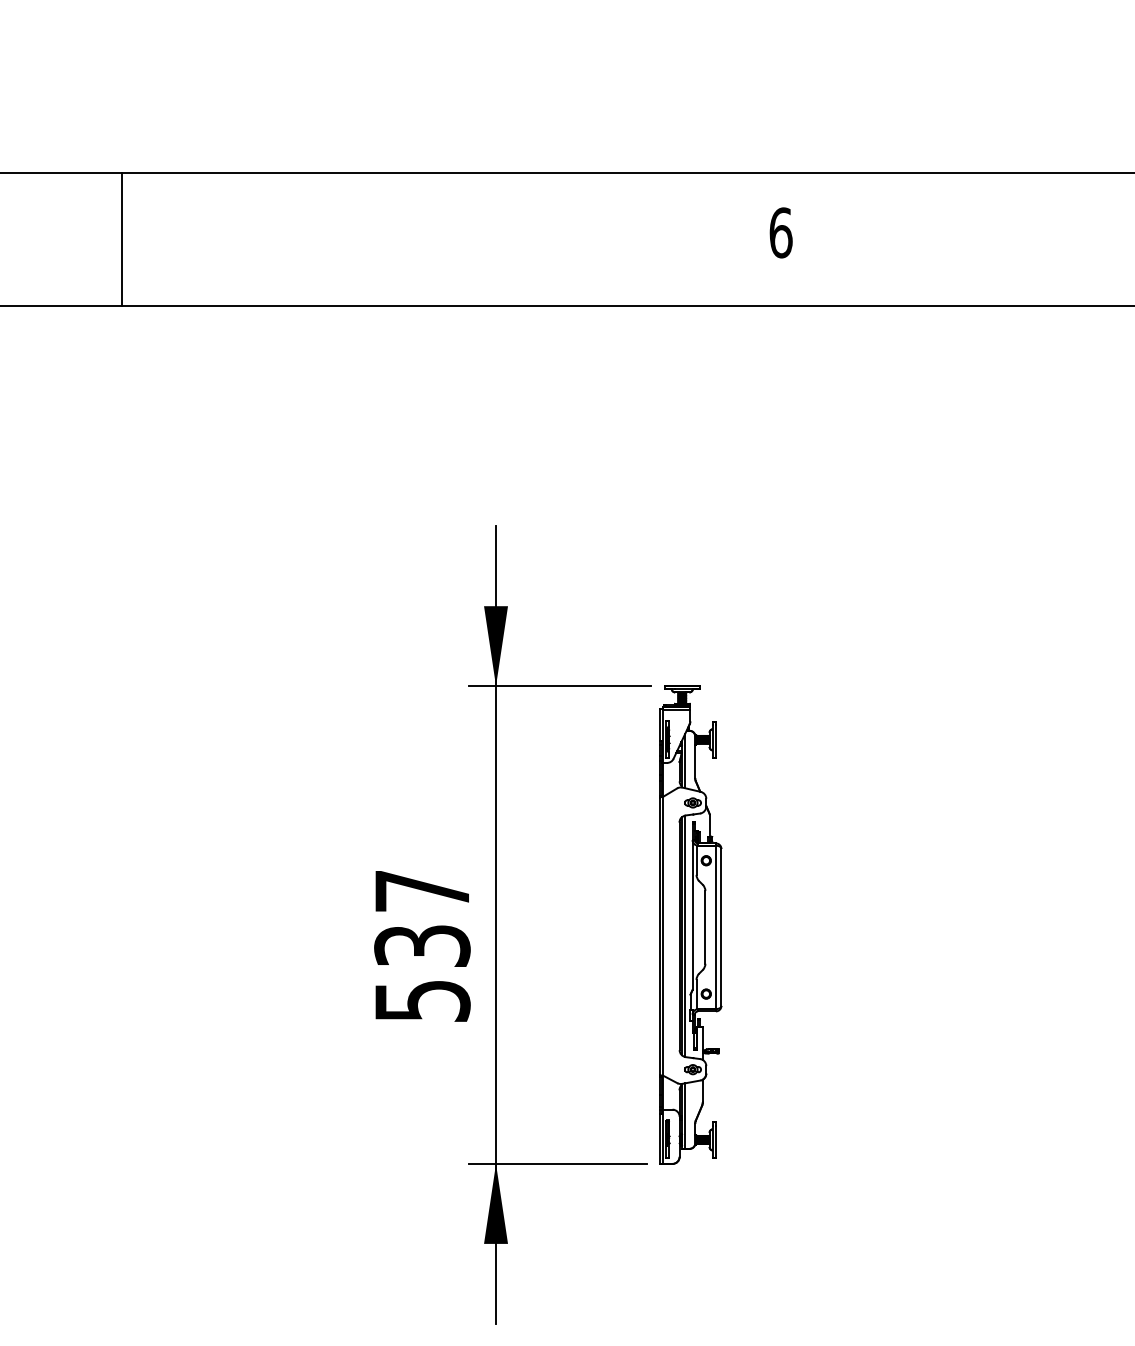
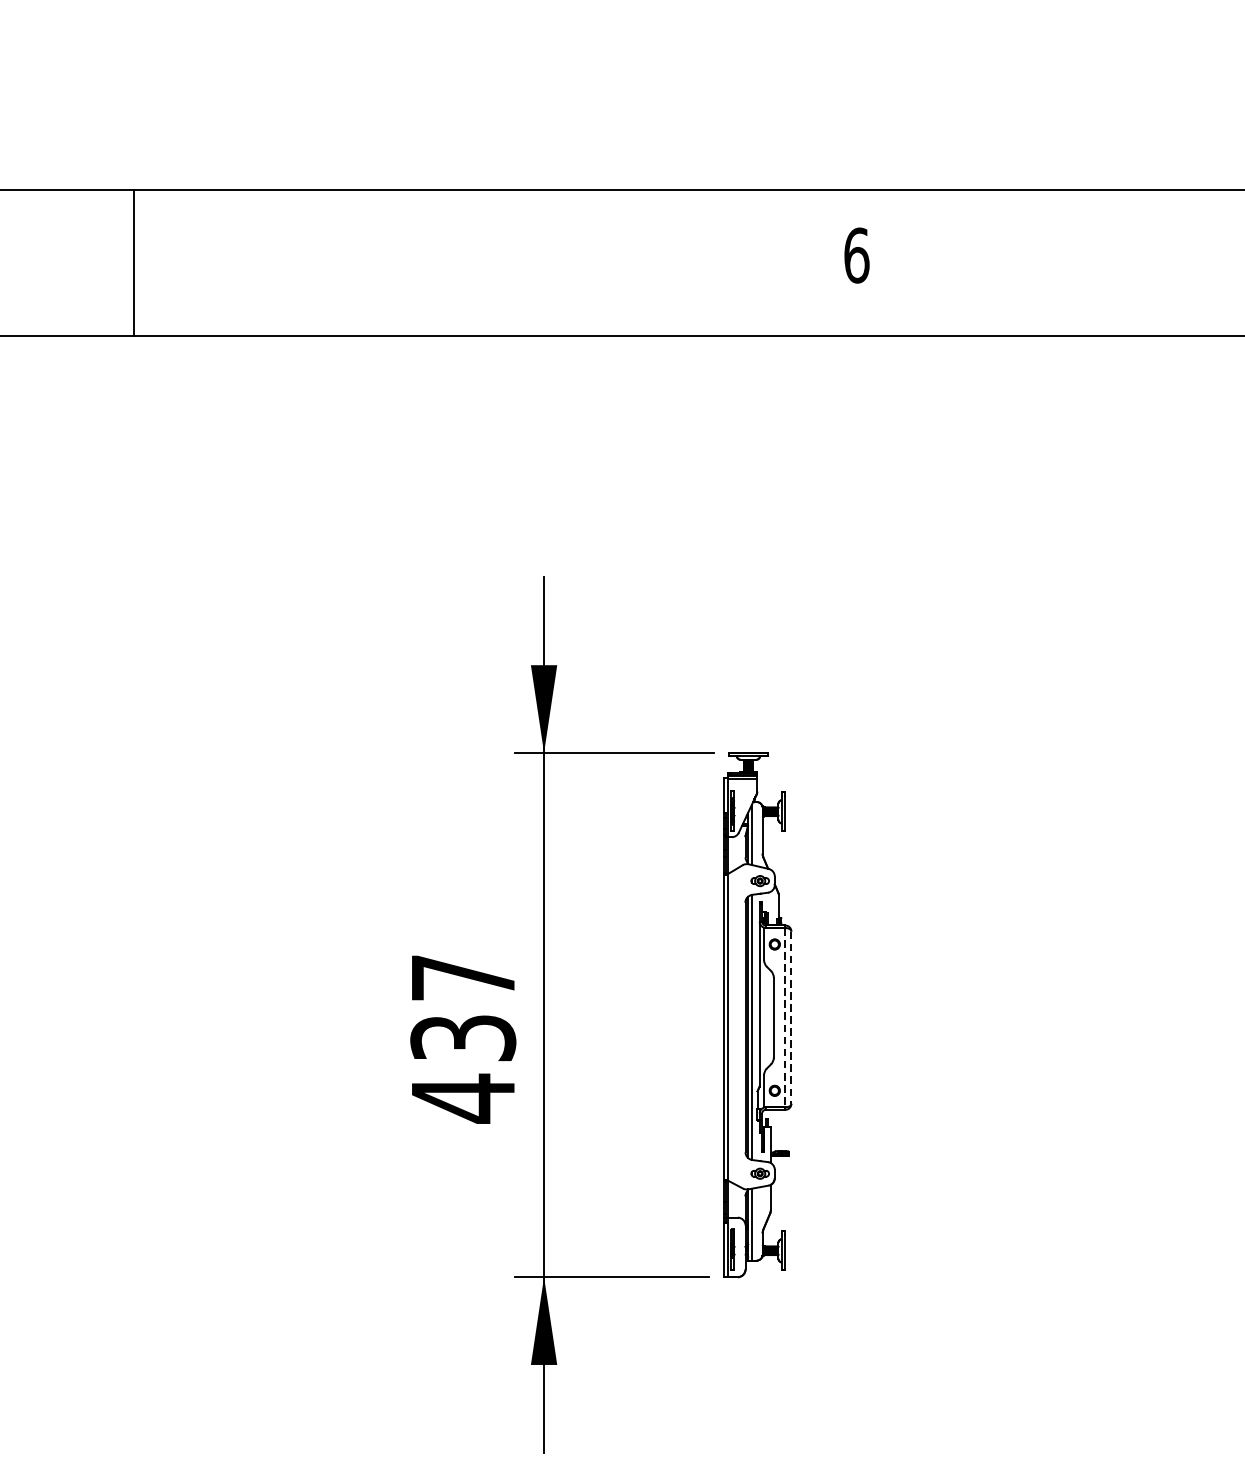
line: (715, 927) -> (784, 1017), solid -> dashed
line: (721, 927) -> (791, 1017), solid -> dashed
text: (422, 1001) -> (463, 1098), 537 -> 437

